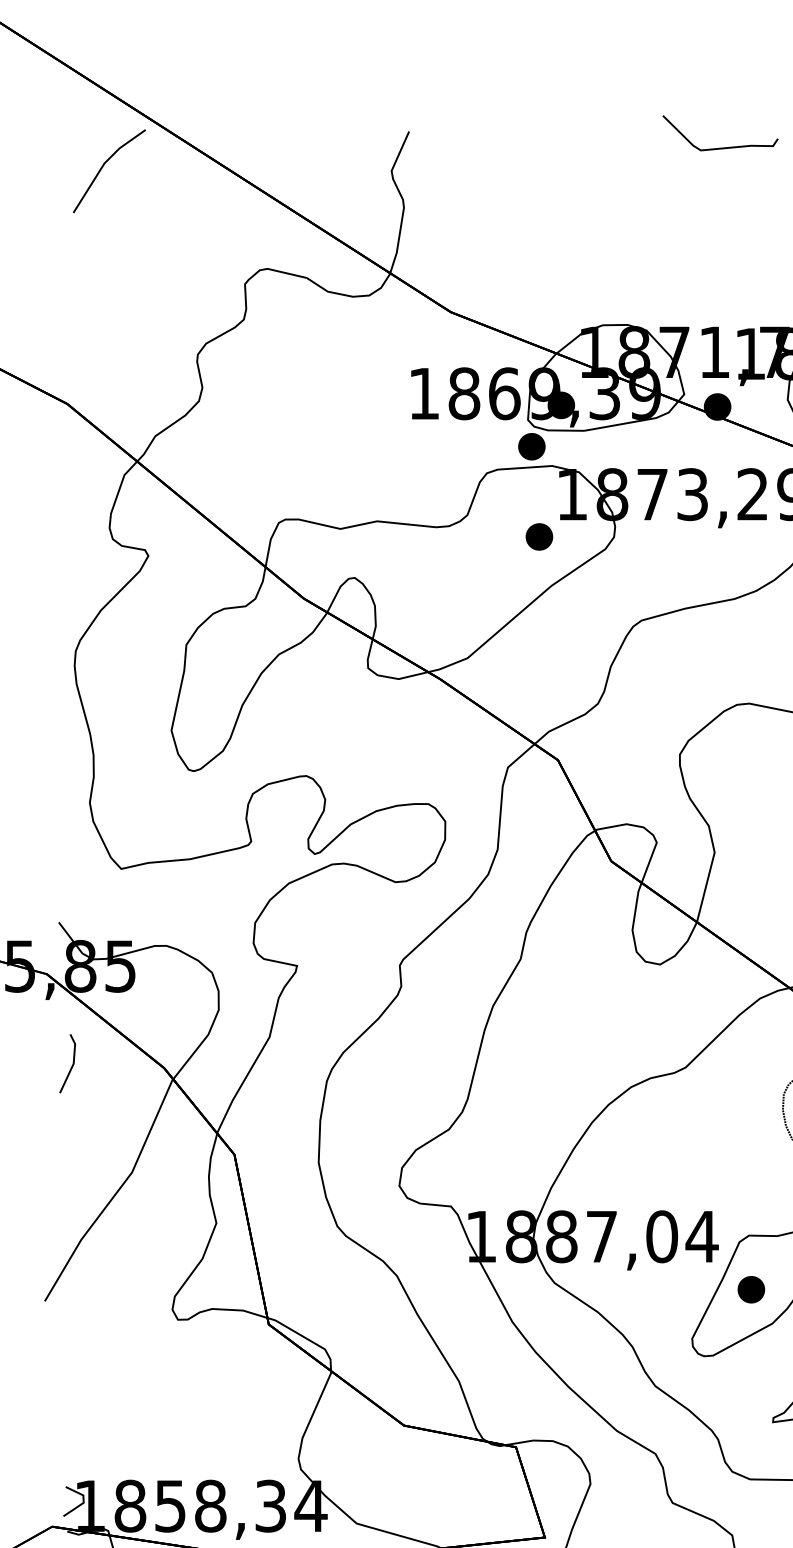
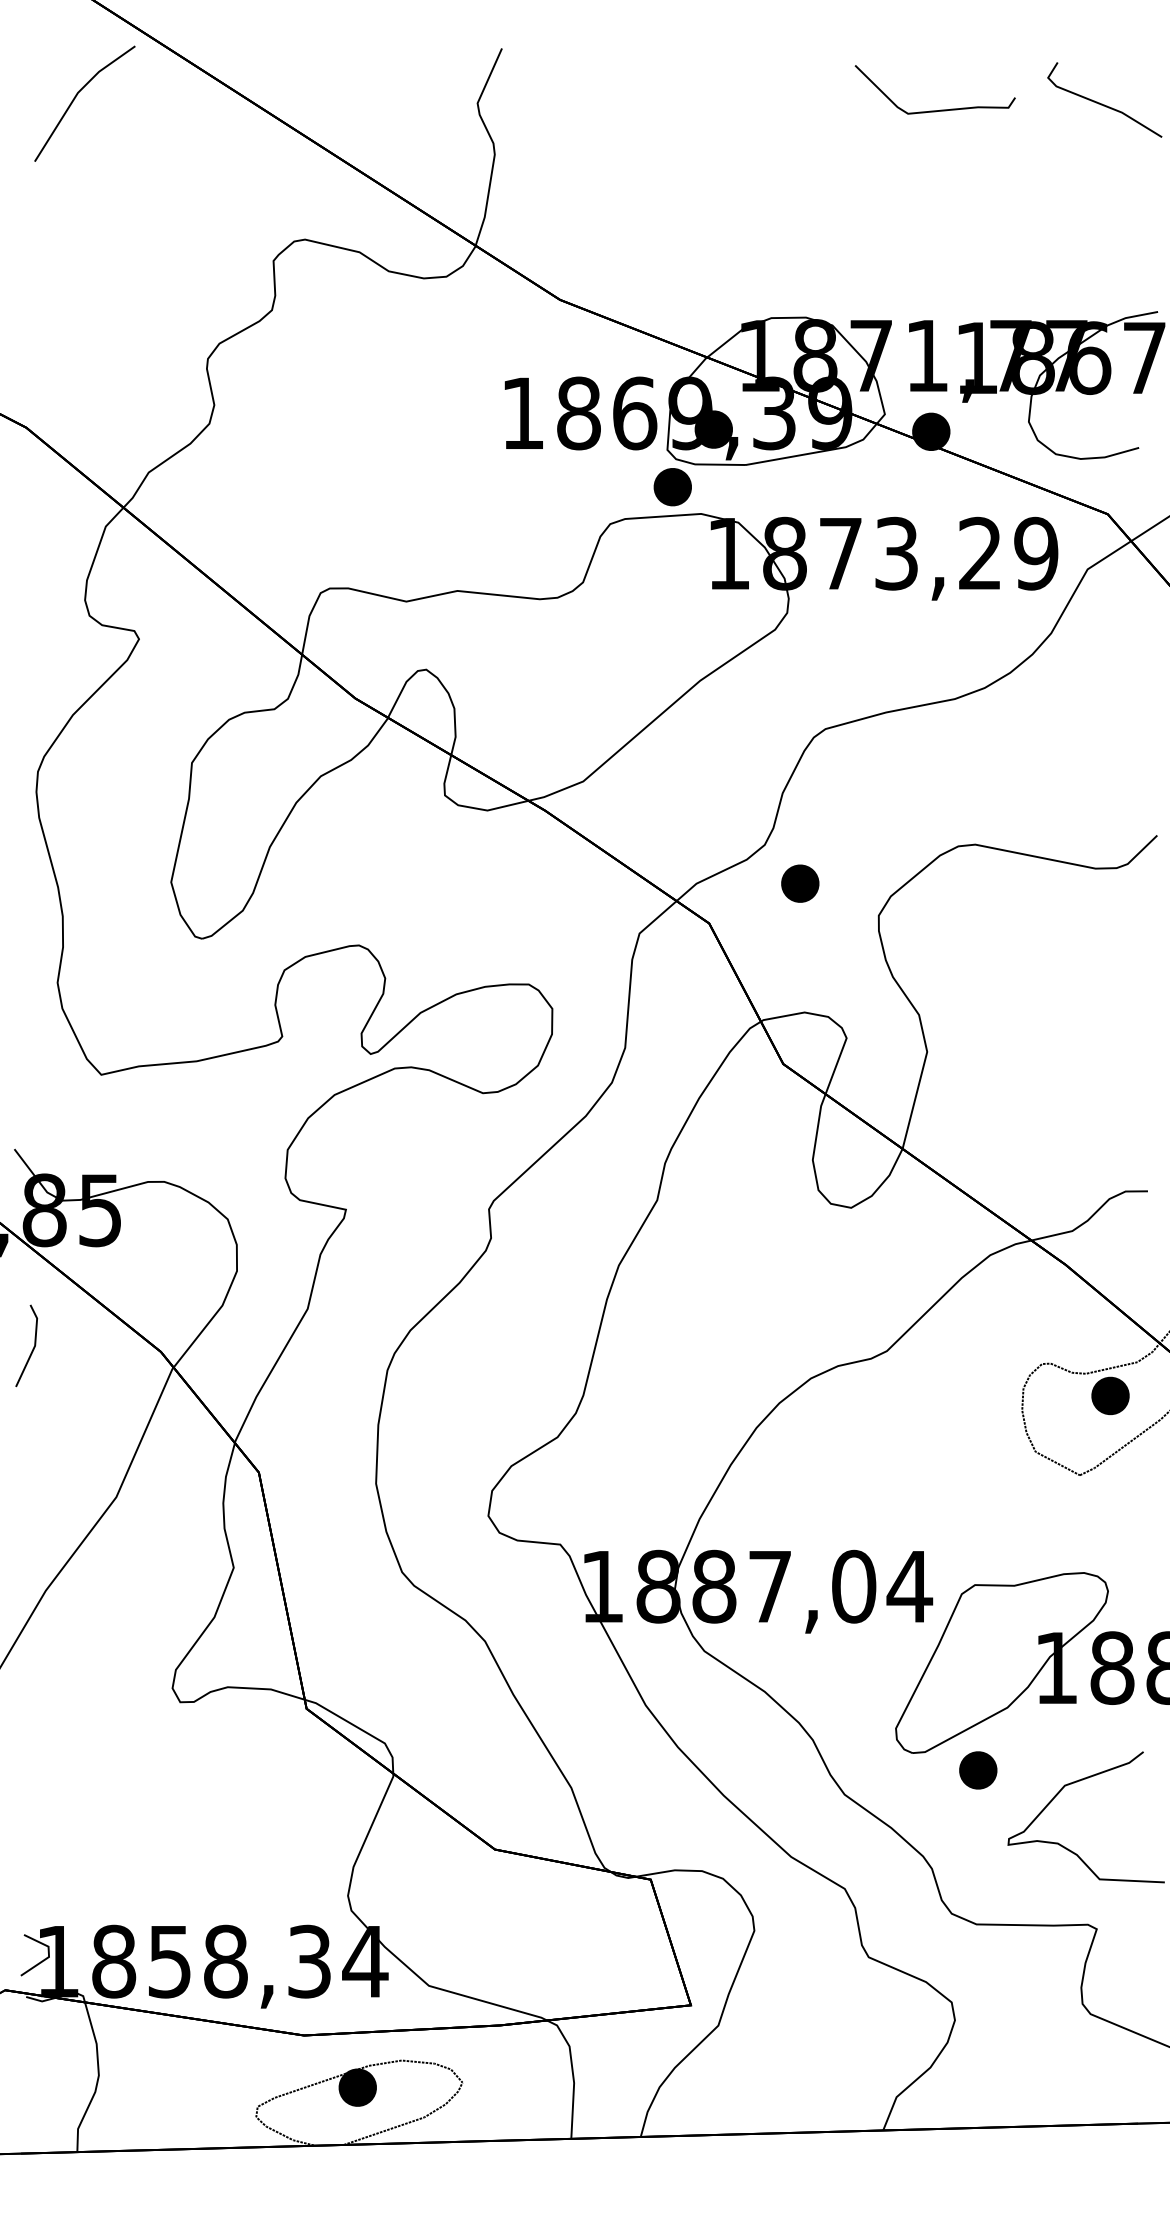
curve: (724, 147) -> (940, 109), moved
part: (539, 536) -> (800, 883), moved
part: (751, 1289) -> (978, 1770), moved

